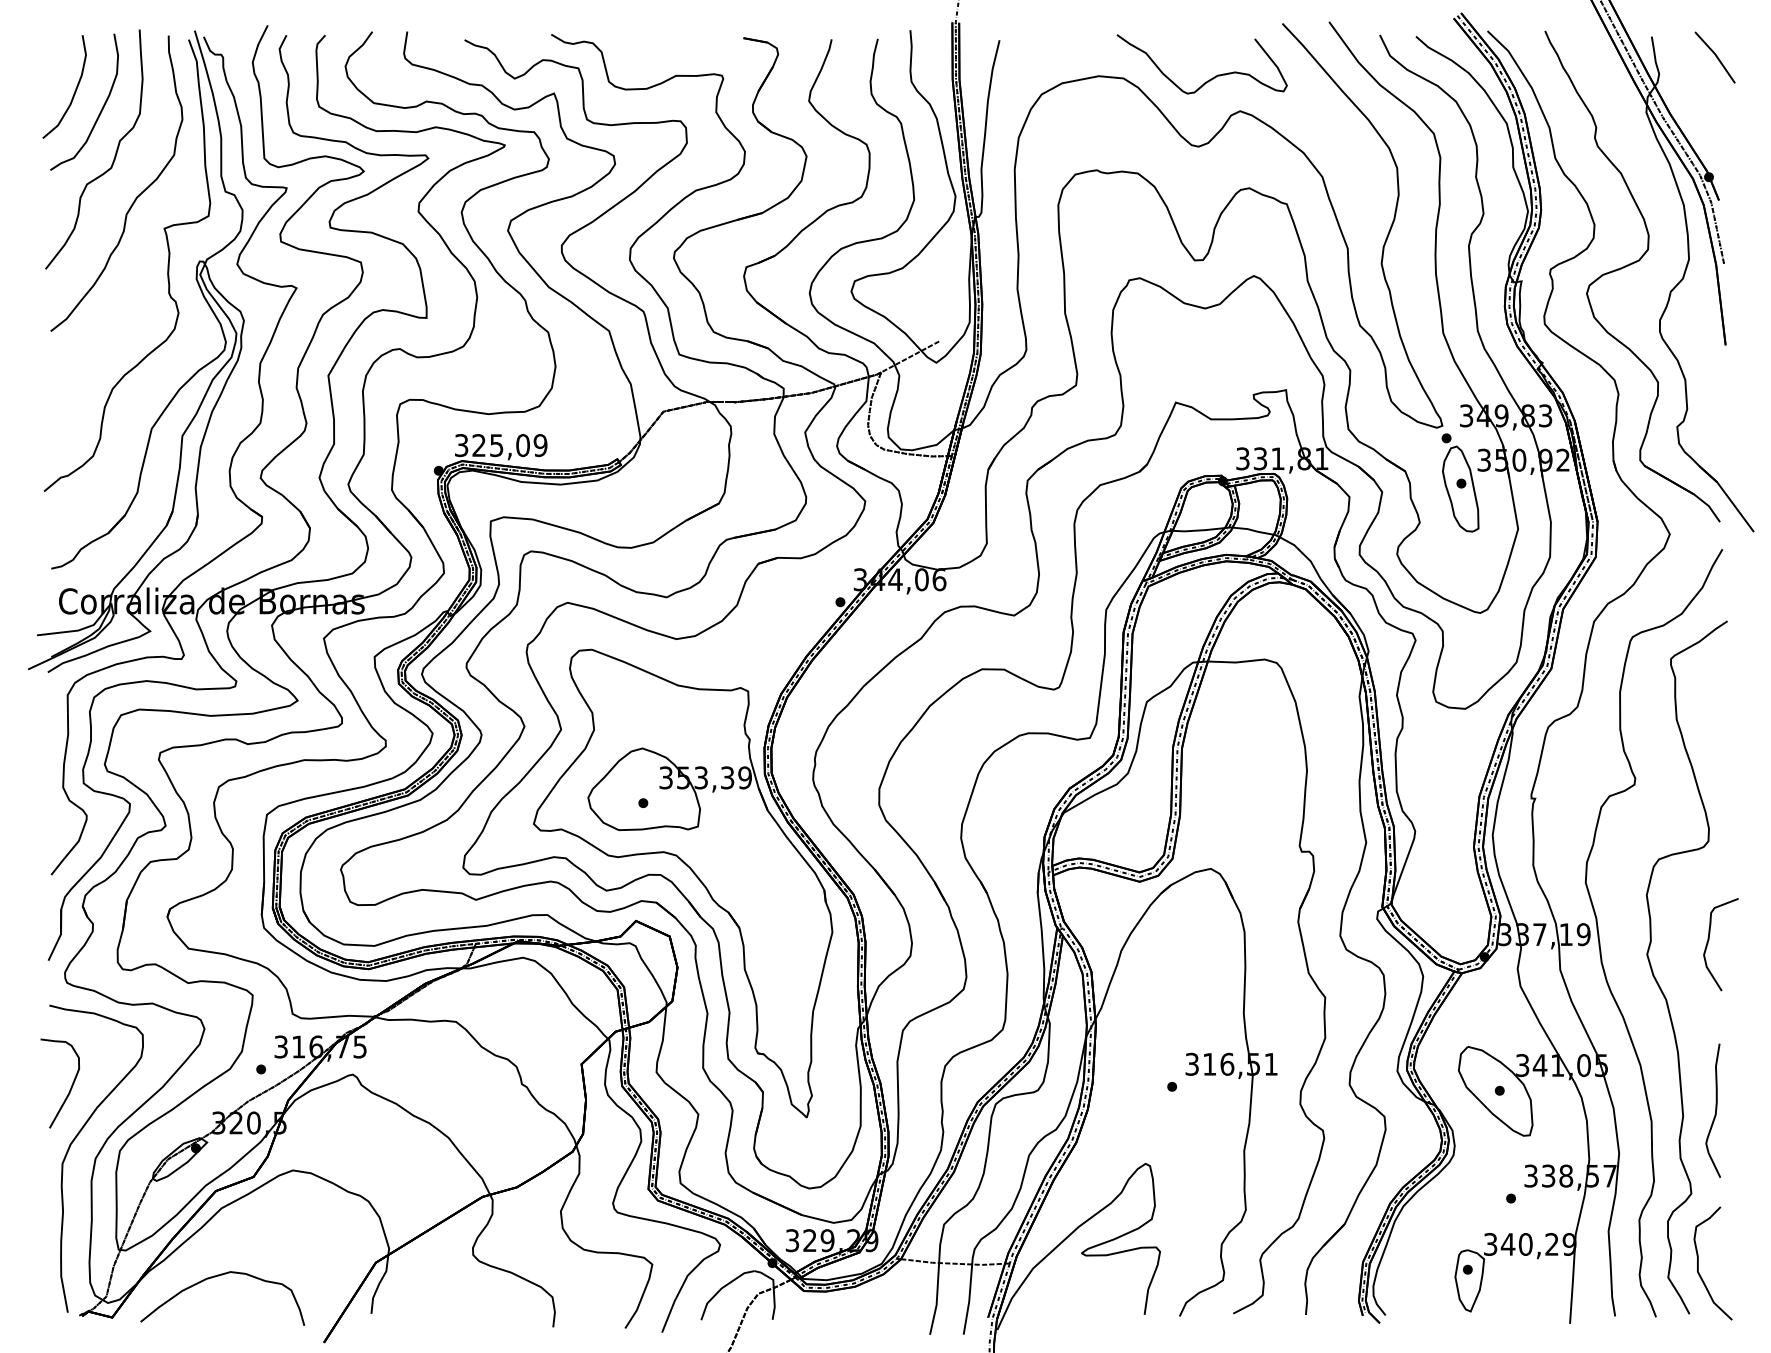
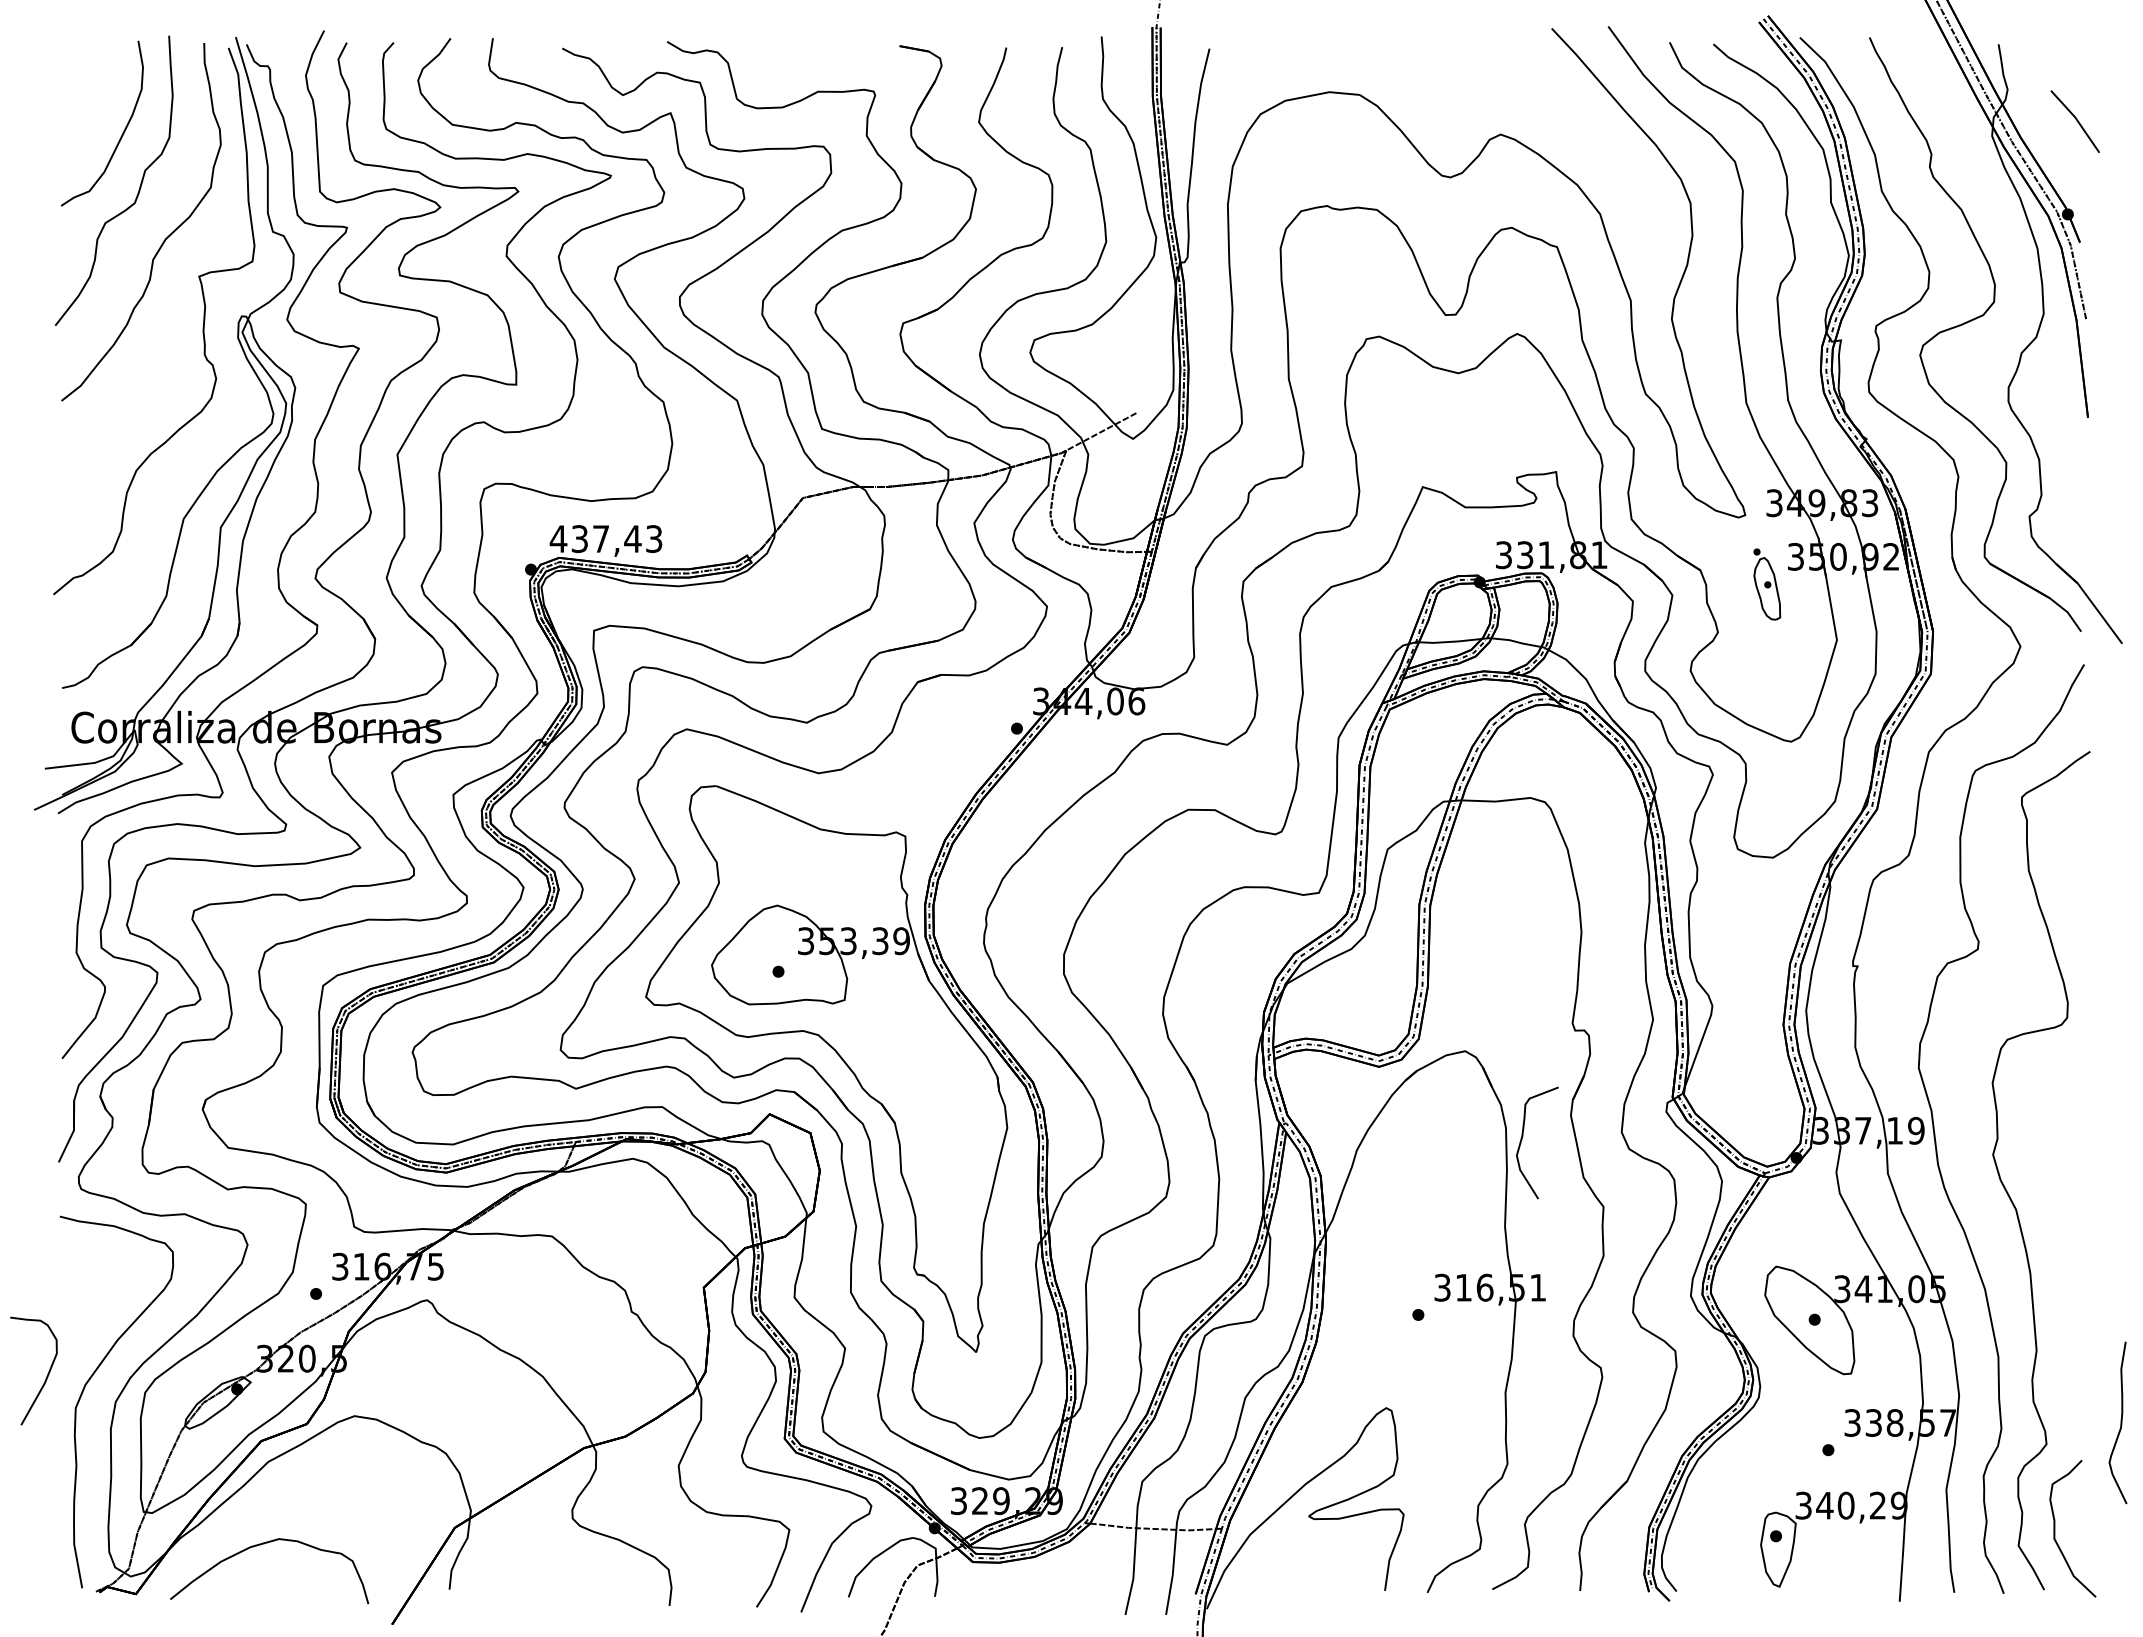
line: (1716, 57) -> (2076, 121), moved
curve: (1210, 78) -> (1464, 95), removed
curve: (75, 88) -> (91, 107), removed
text: (500, 445) -> (605, 539), 325,09 -> 437,43
part: (1459, 483) -> (1766, 584), size x0.6
curve: (1708, 942) -> (1522, 1140), moved
curve: (71, 1085) -> (47, 1373), moved
curve: (1715, 1110) -> (2120, 1422), moved

